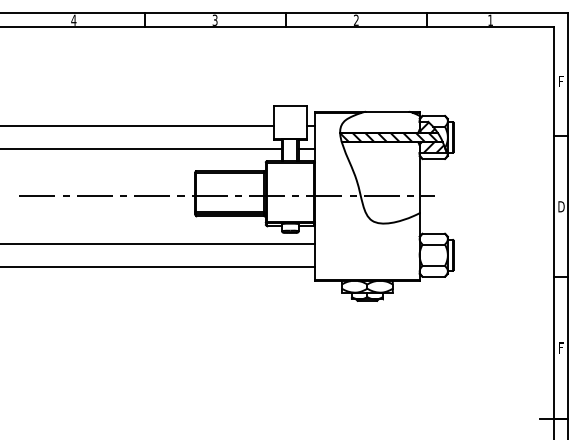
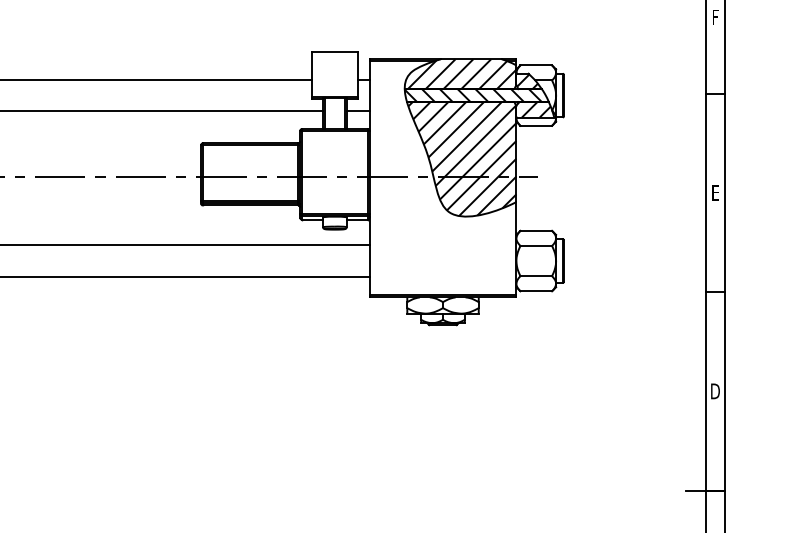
hatch: (380, 121) -> (461, 73), added
hatch: (380, 182) -> (461, 158), added
text: (561, 206) -> (715, 192), D -> E
text: (561, 347) -> (715, 390), F -> D

